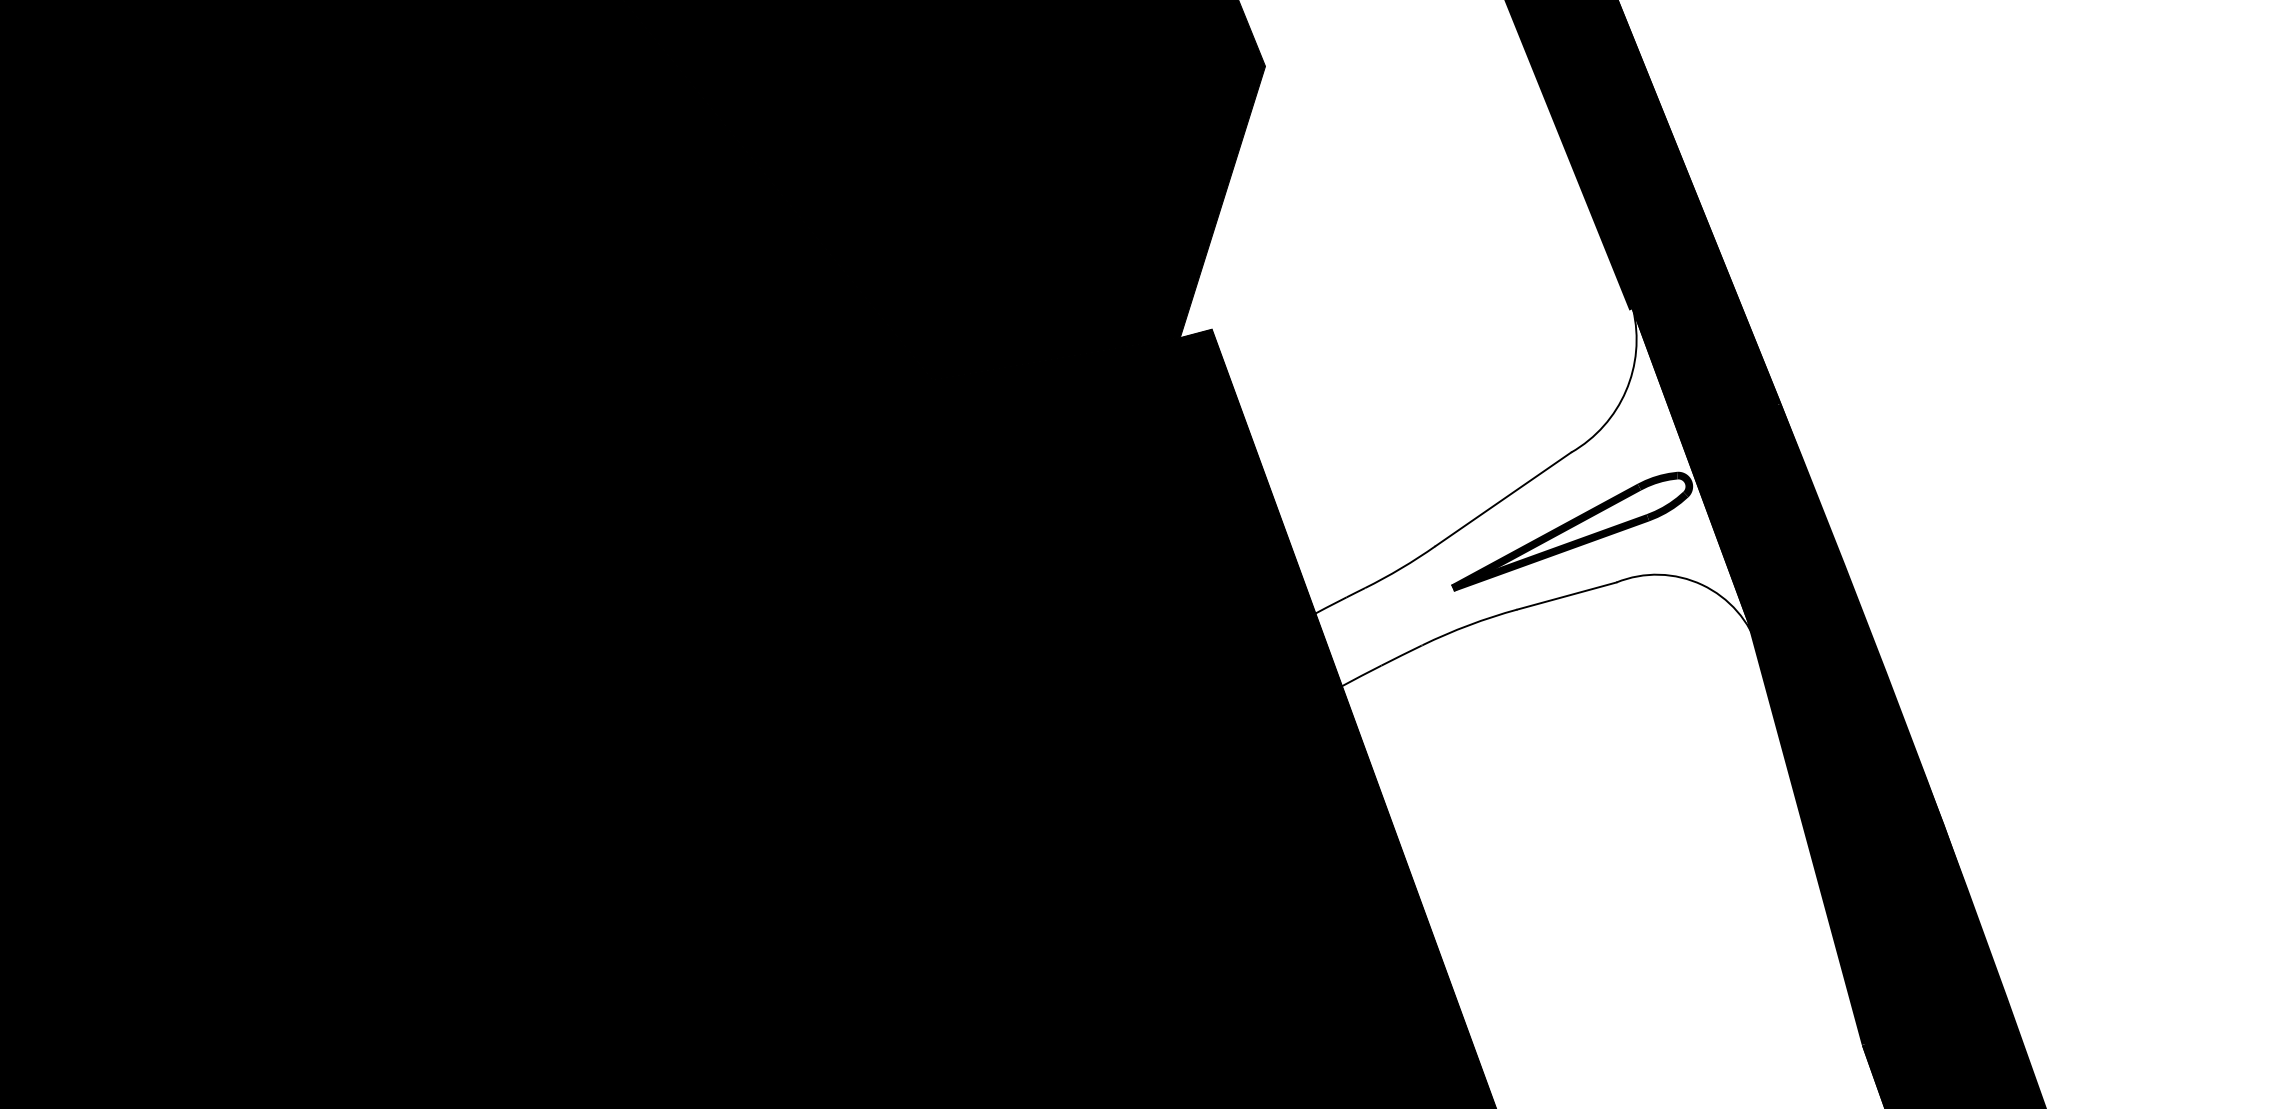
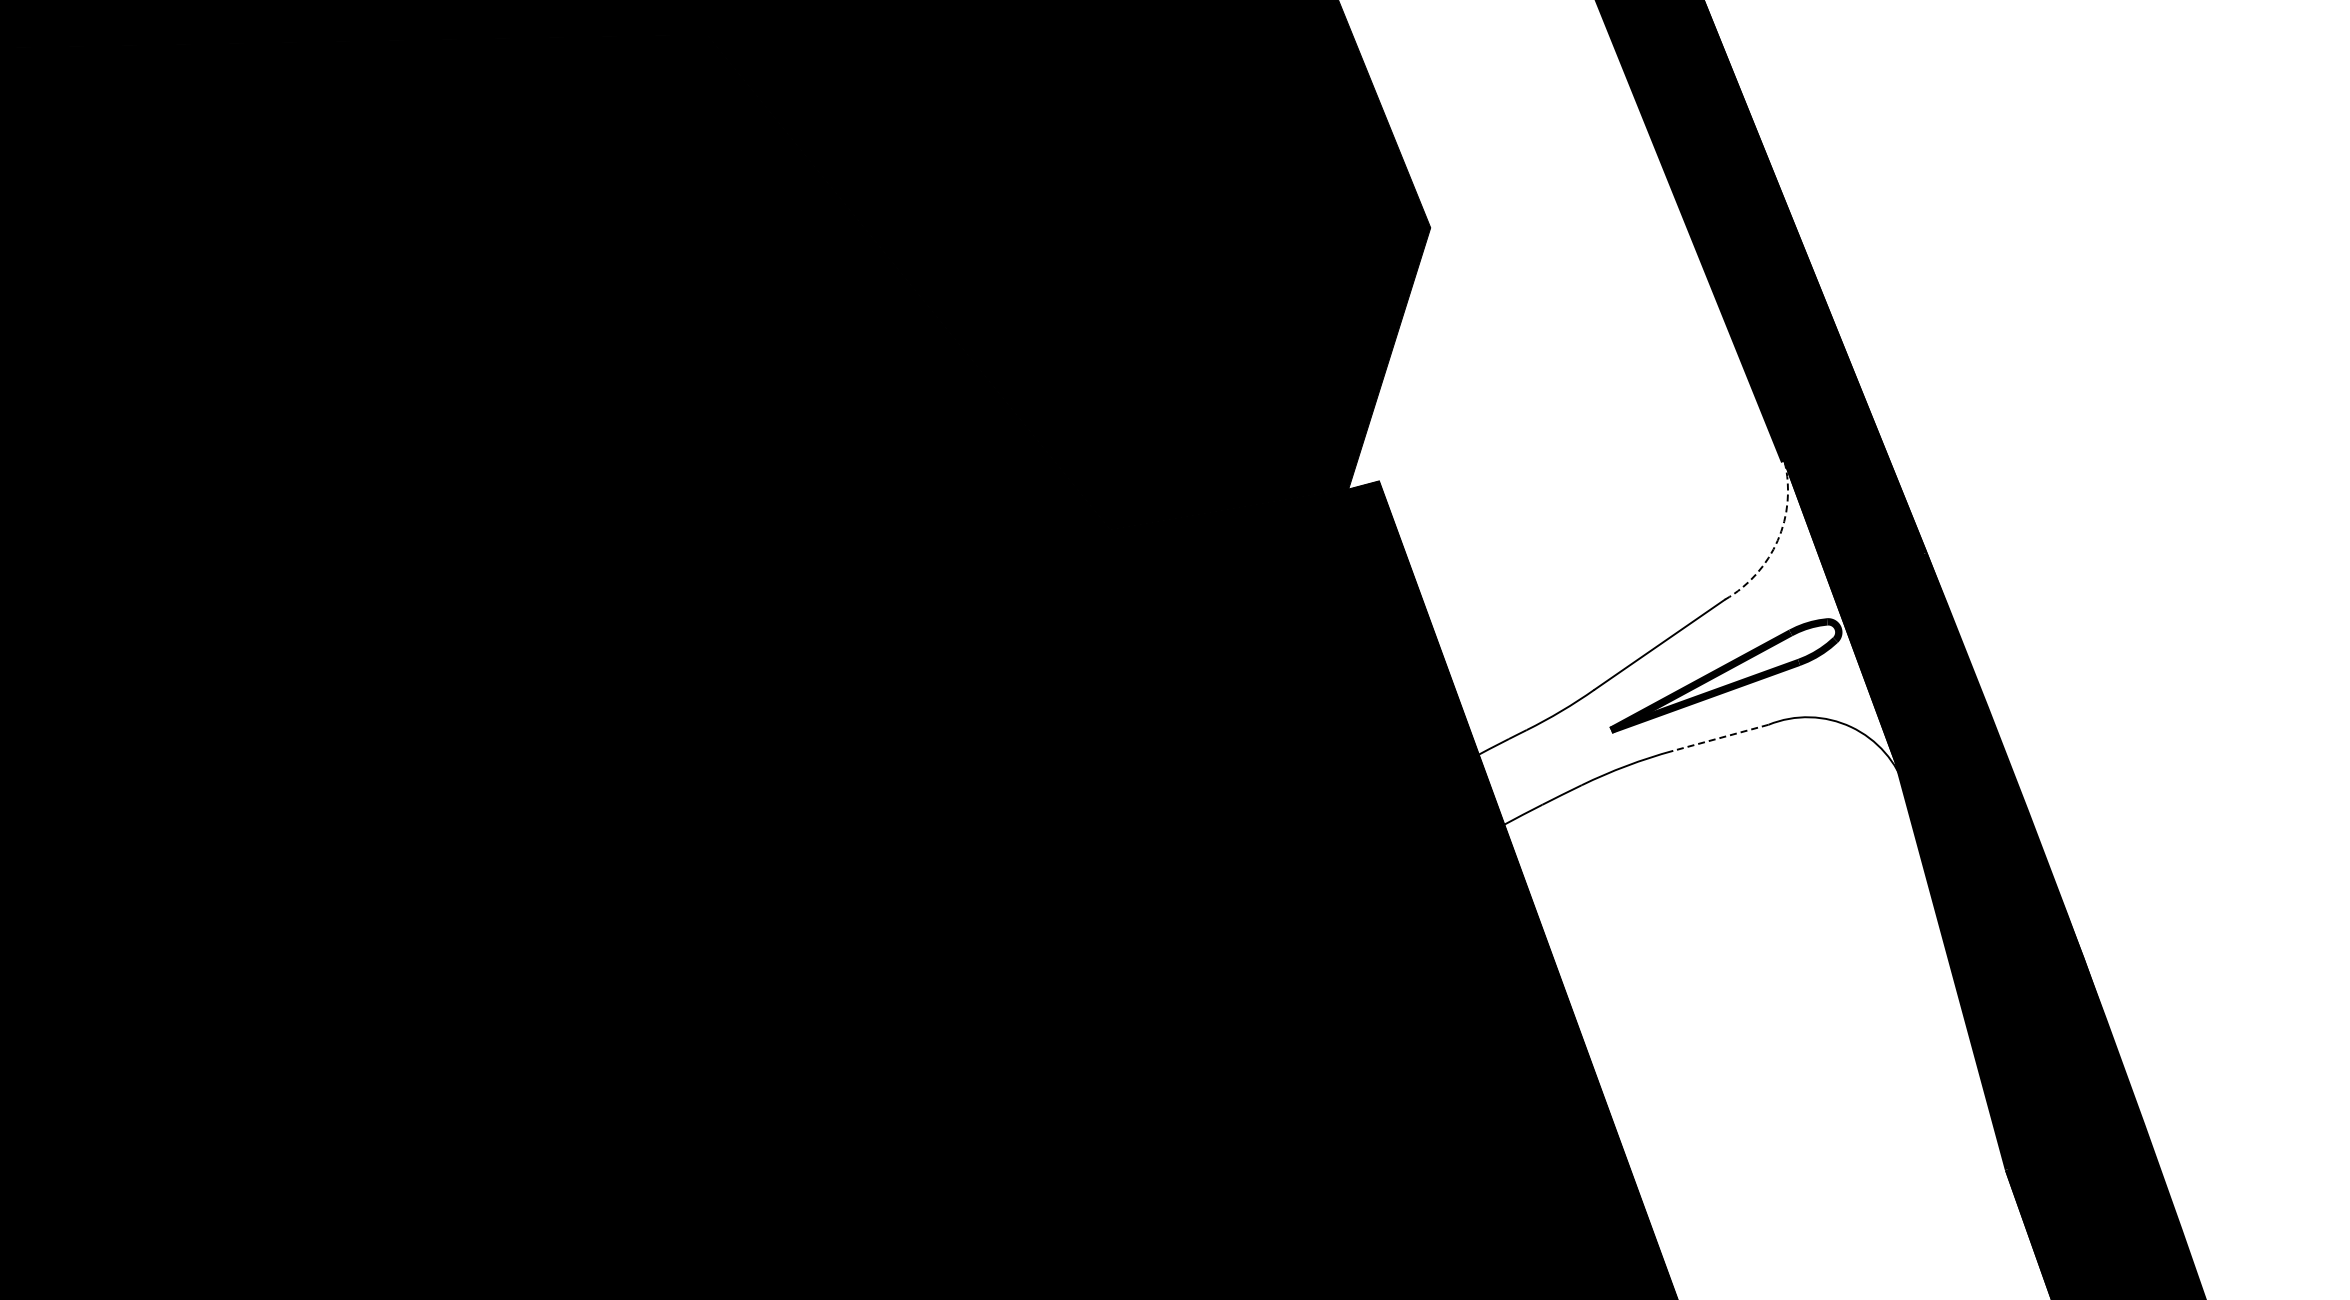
arc: (1625, 391) -> (1777, 540), solid -> dashed
line: (1566, 595) -> (1720, 737), solid -> dashed

